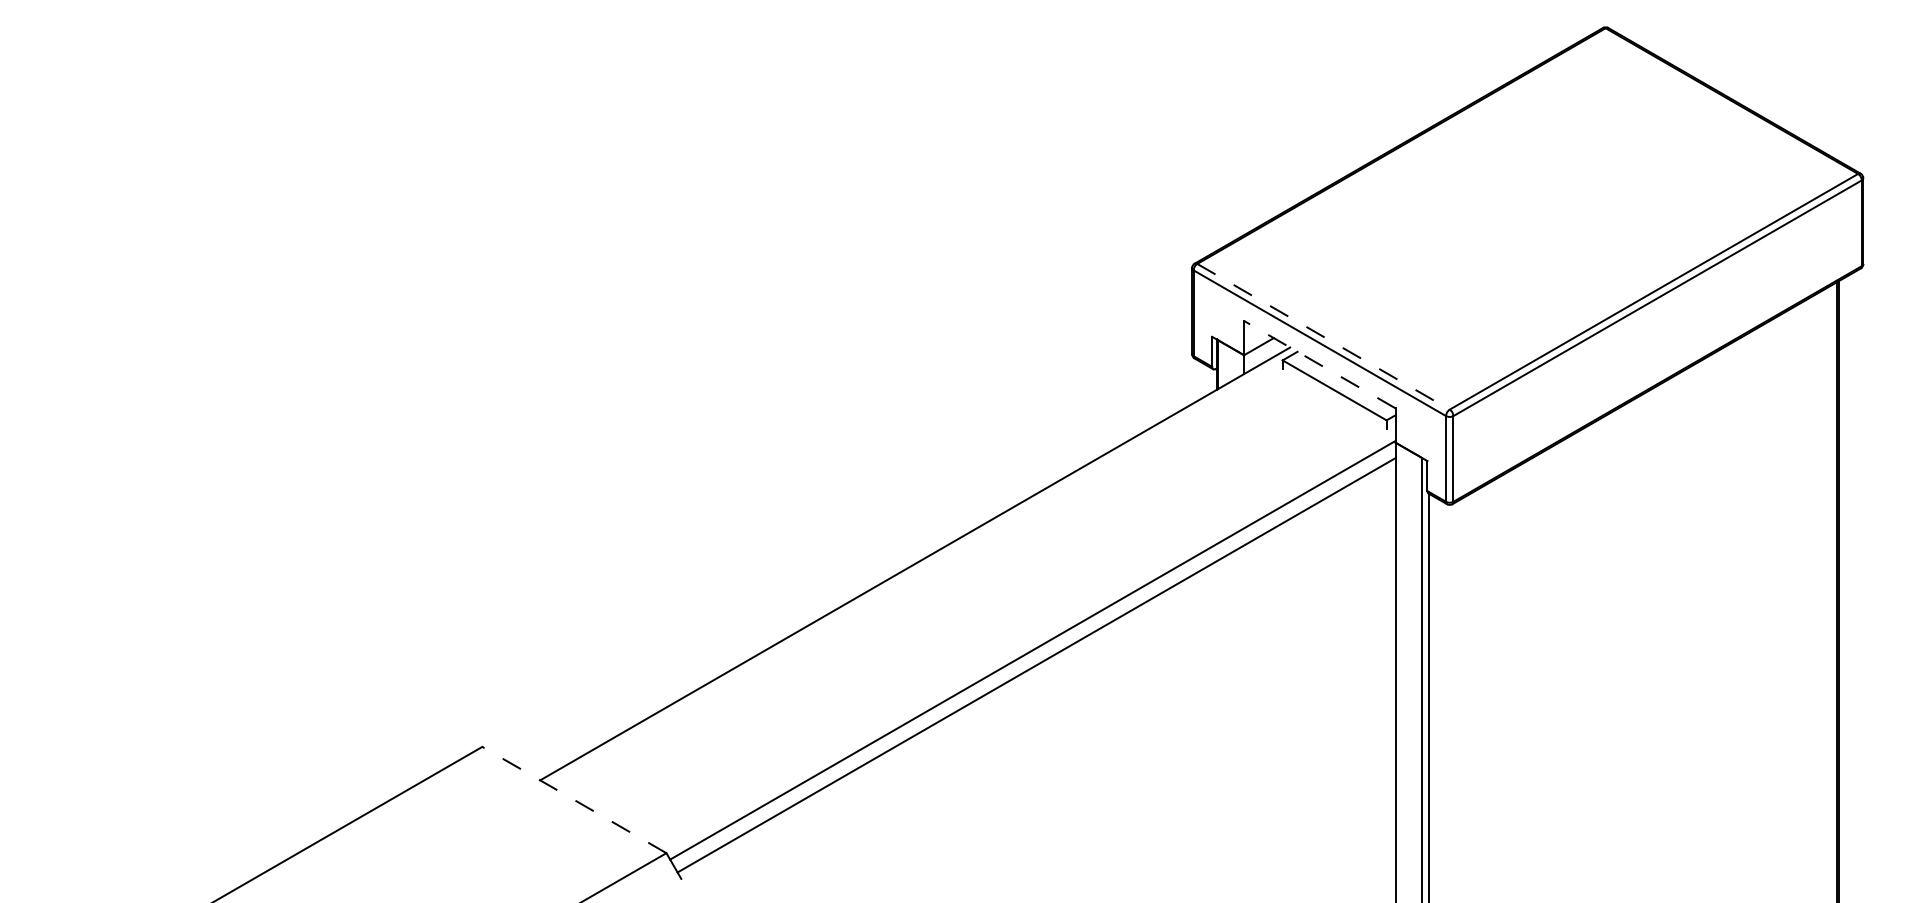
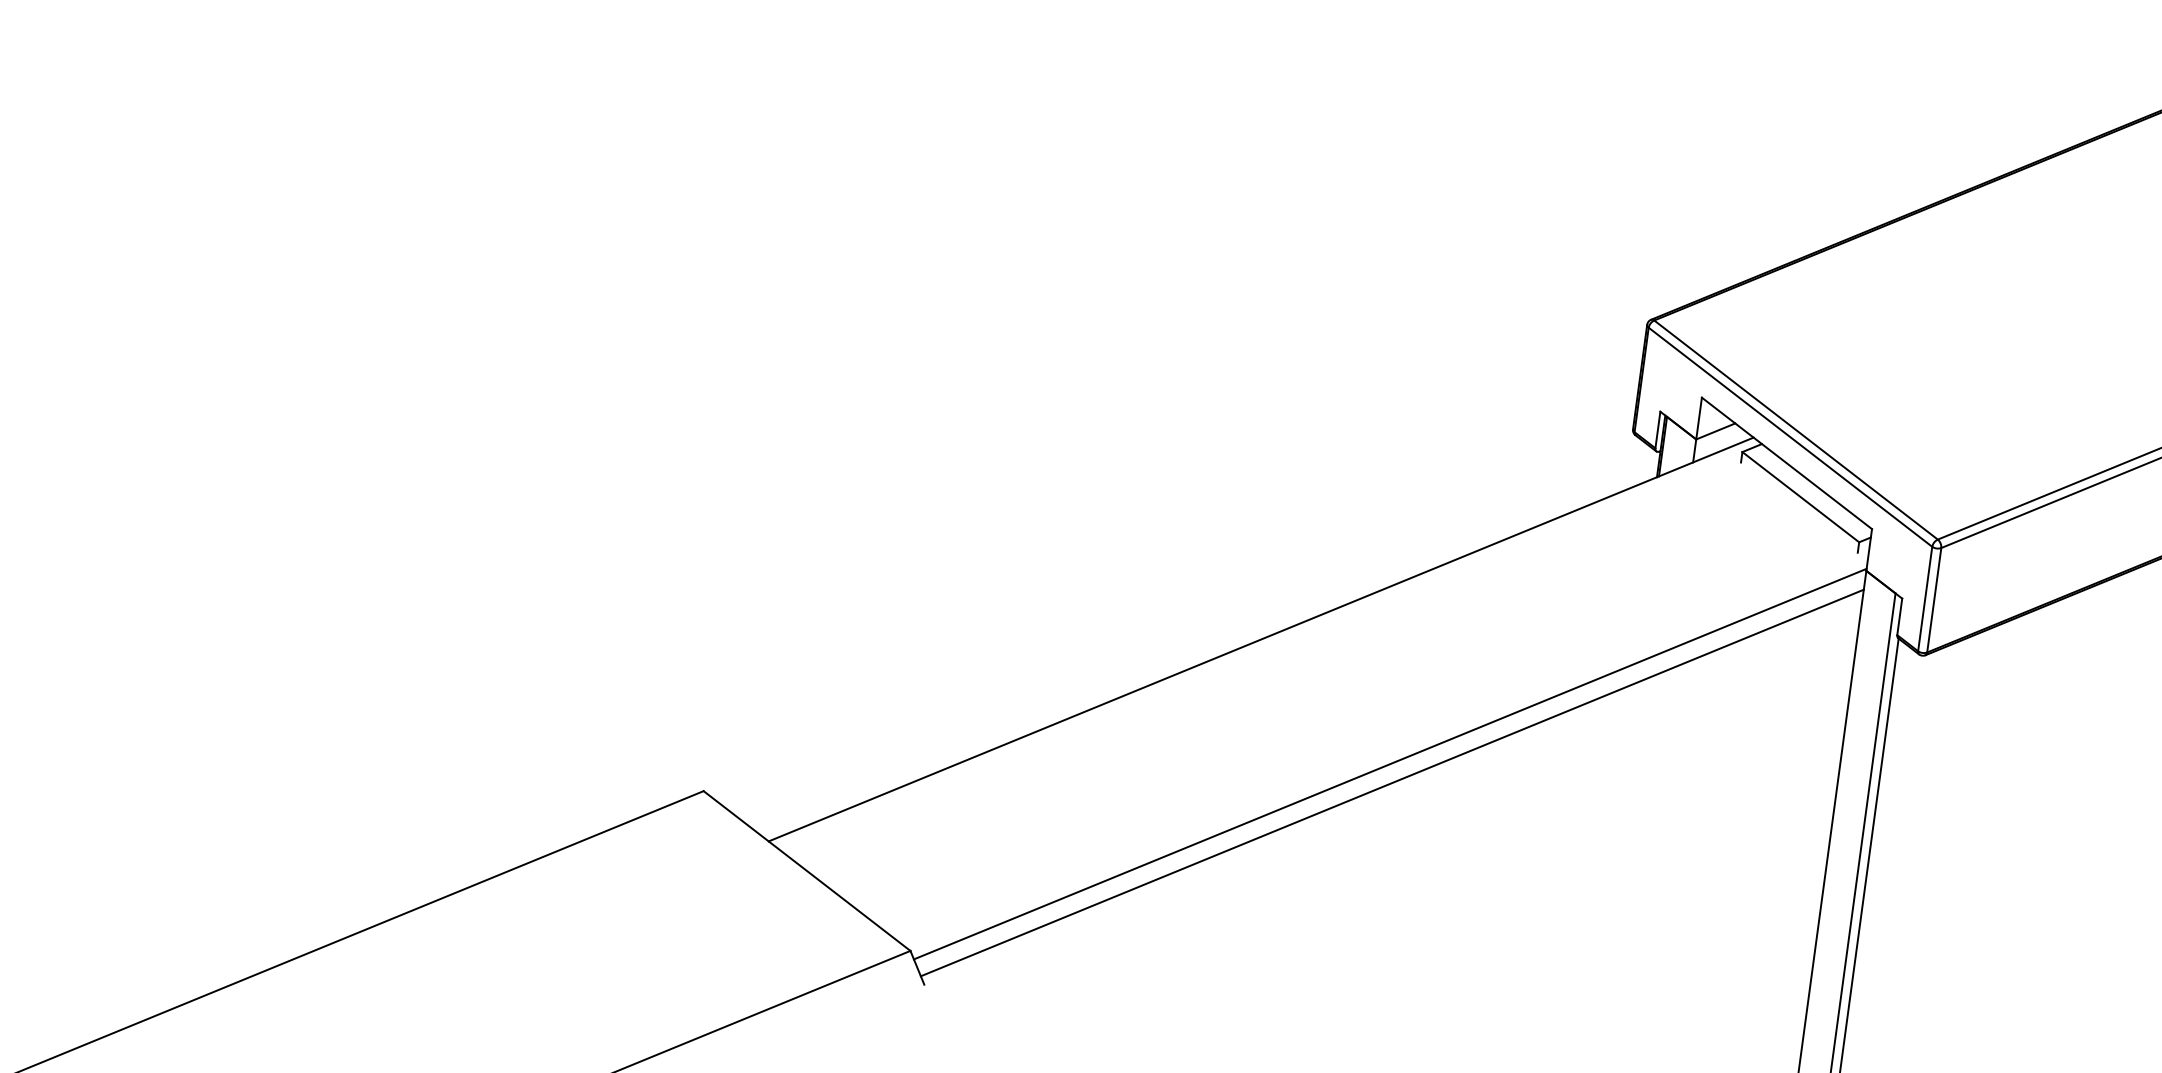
line: (1323, 336) -> (1796, 429), dashed -> solid
line: (1319, 364) -> (1786, 463), dashed -> solid
line: (573, 799) -> (806, 870), dashed -> solid

